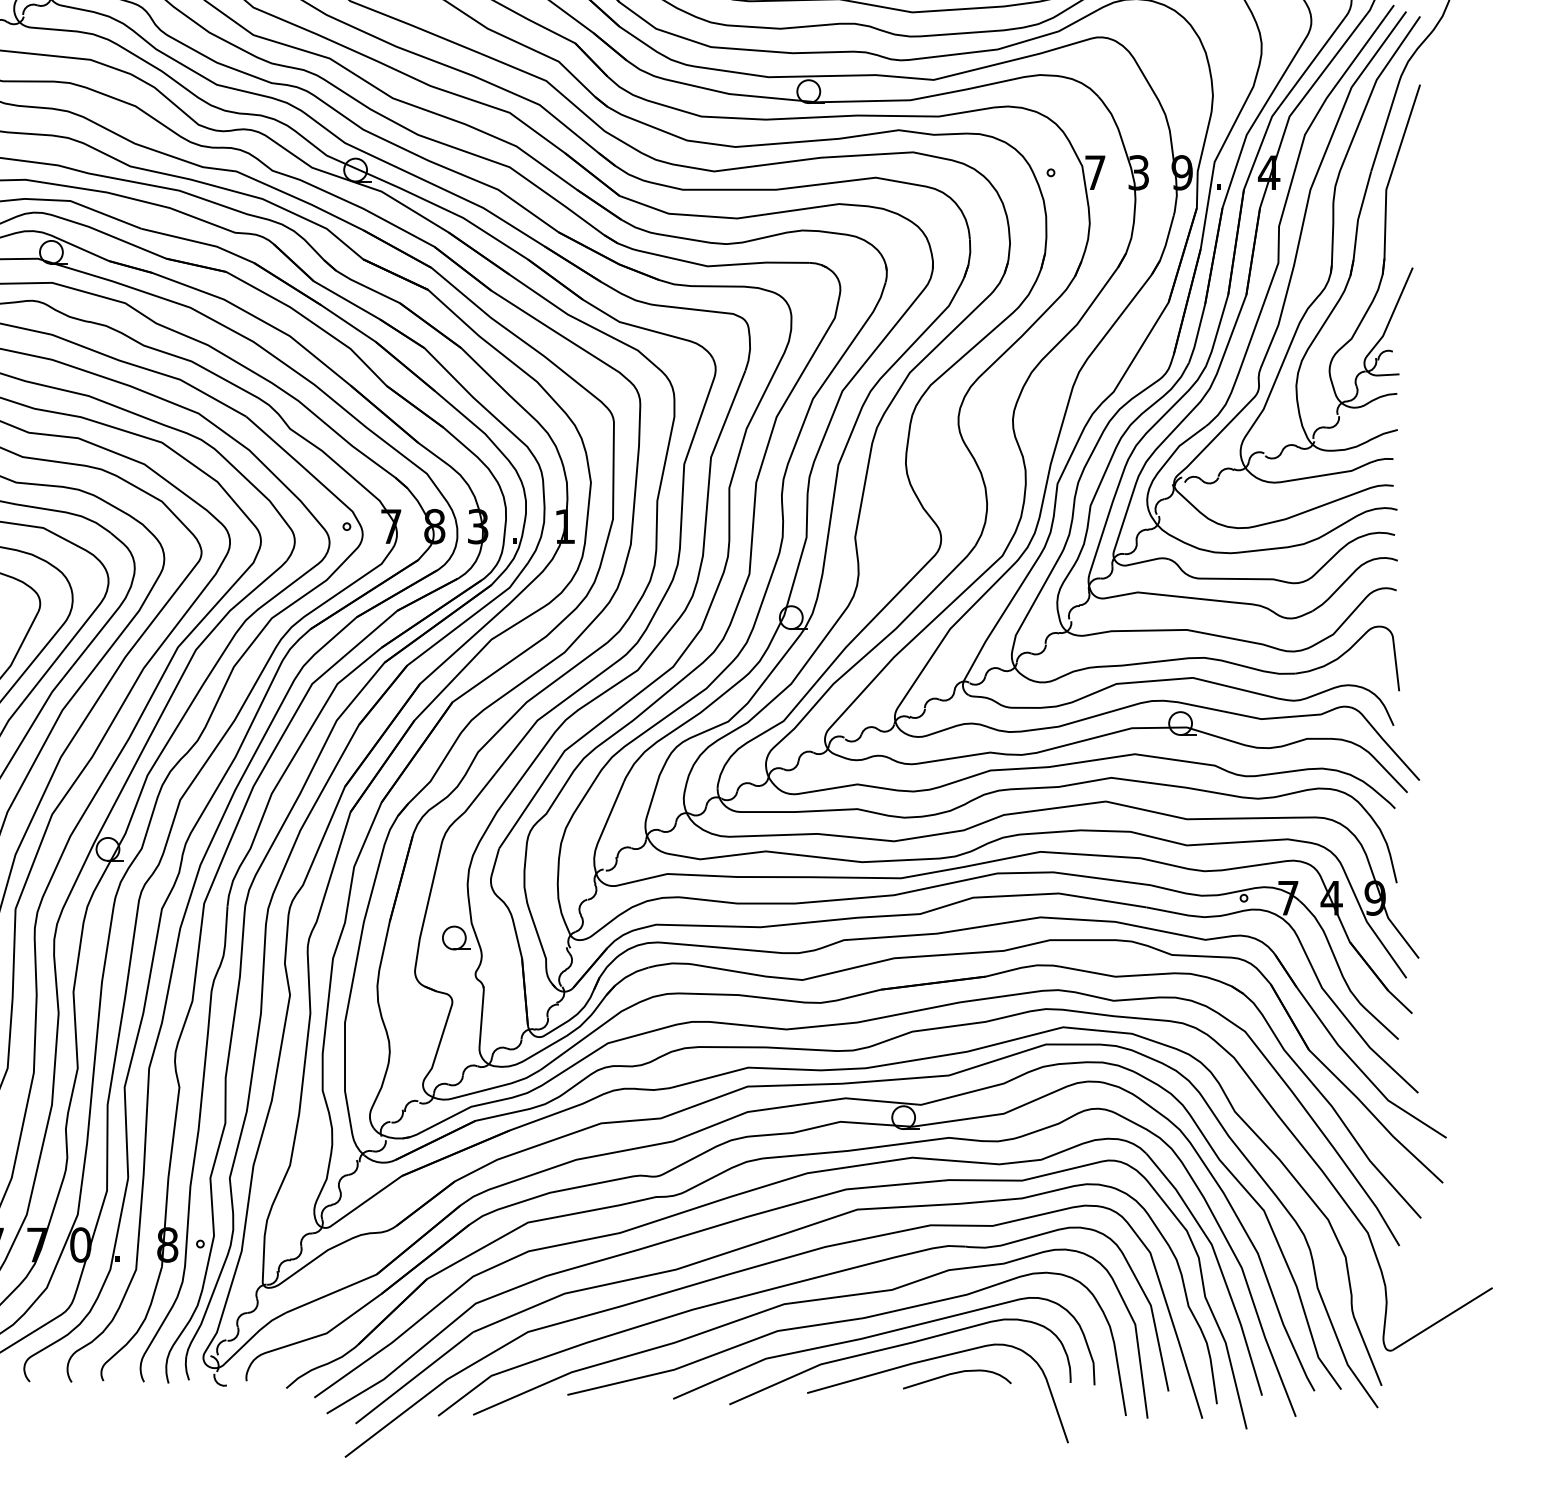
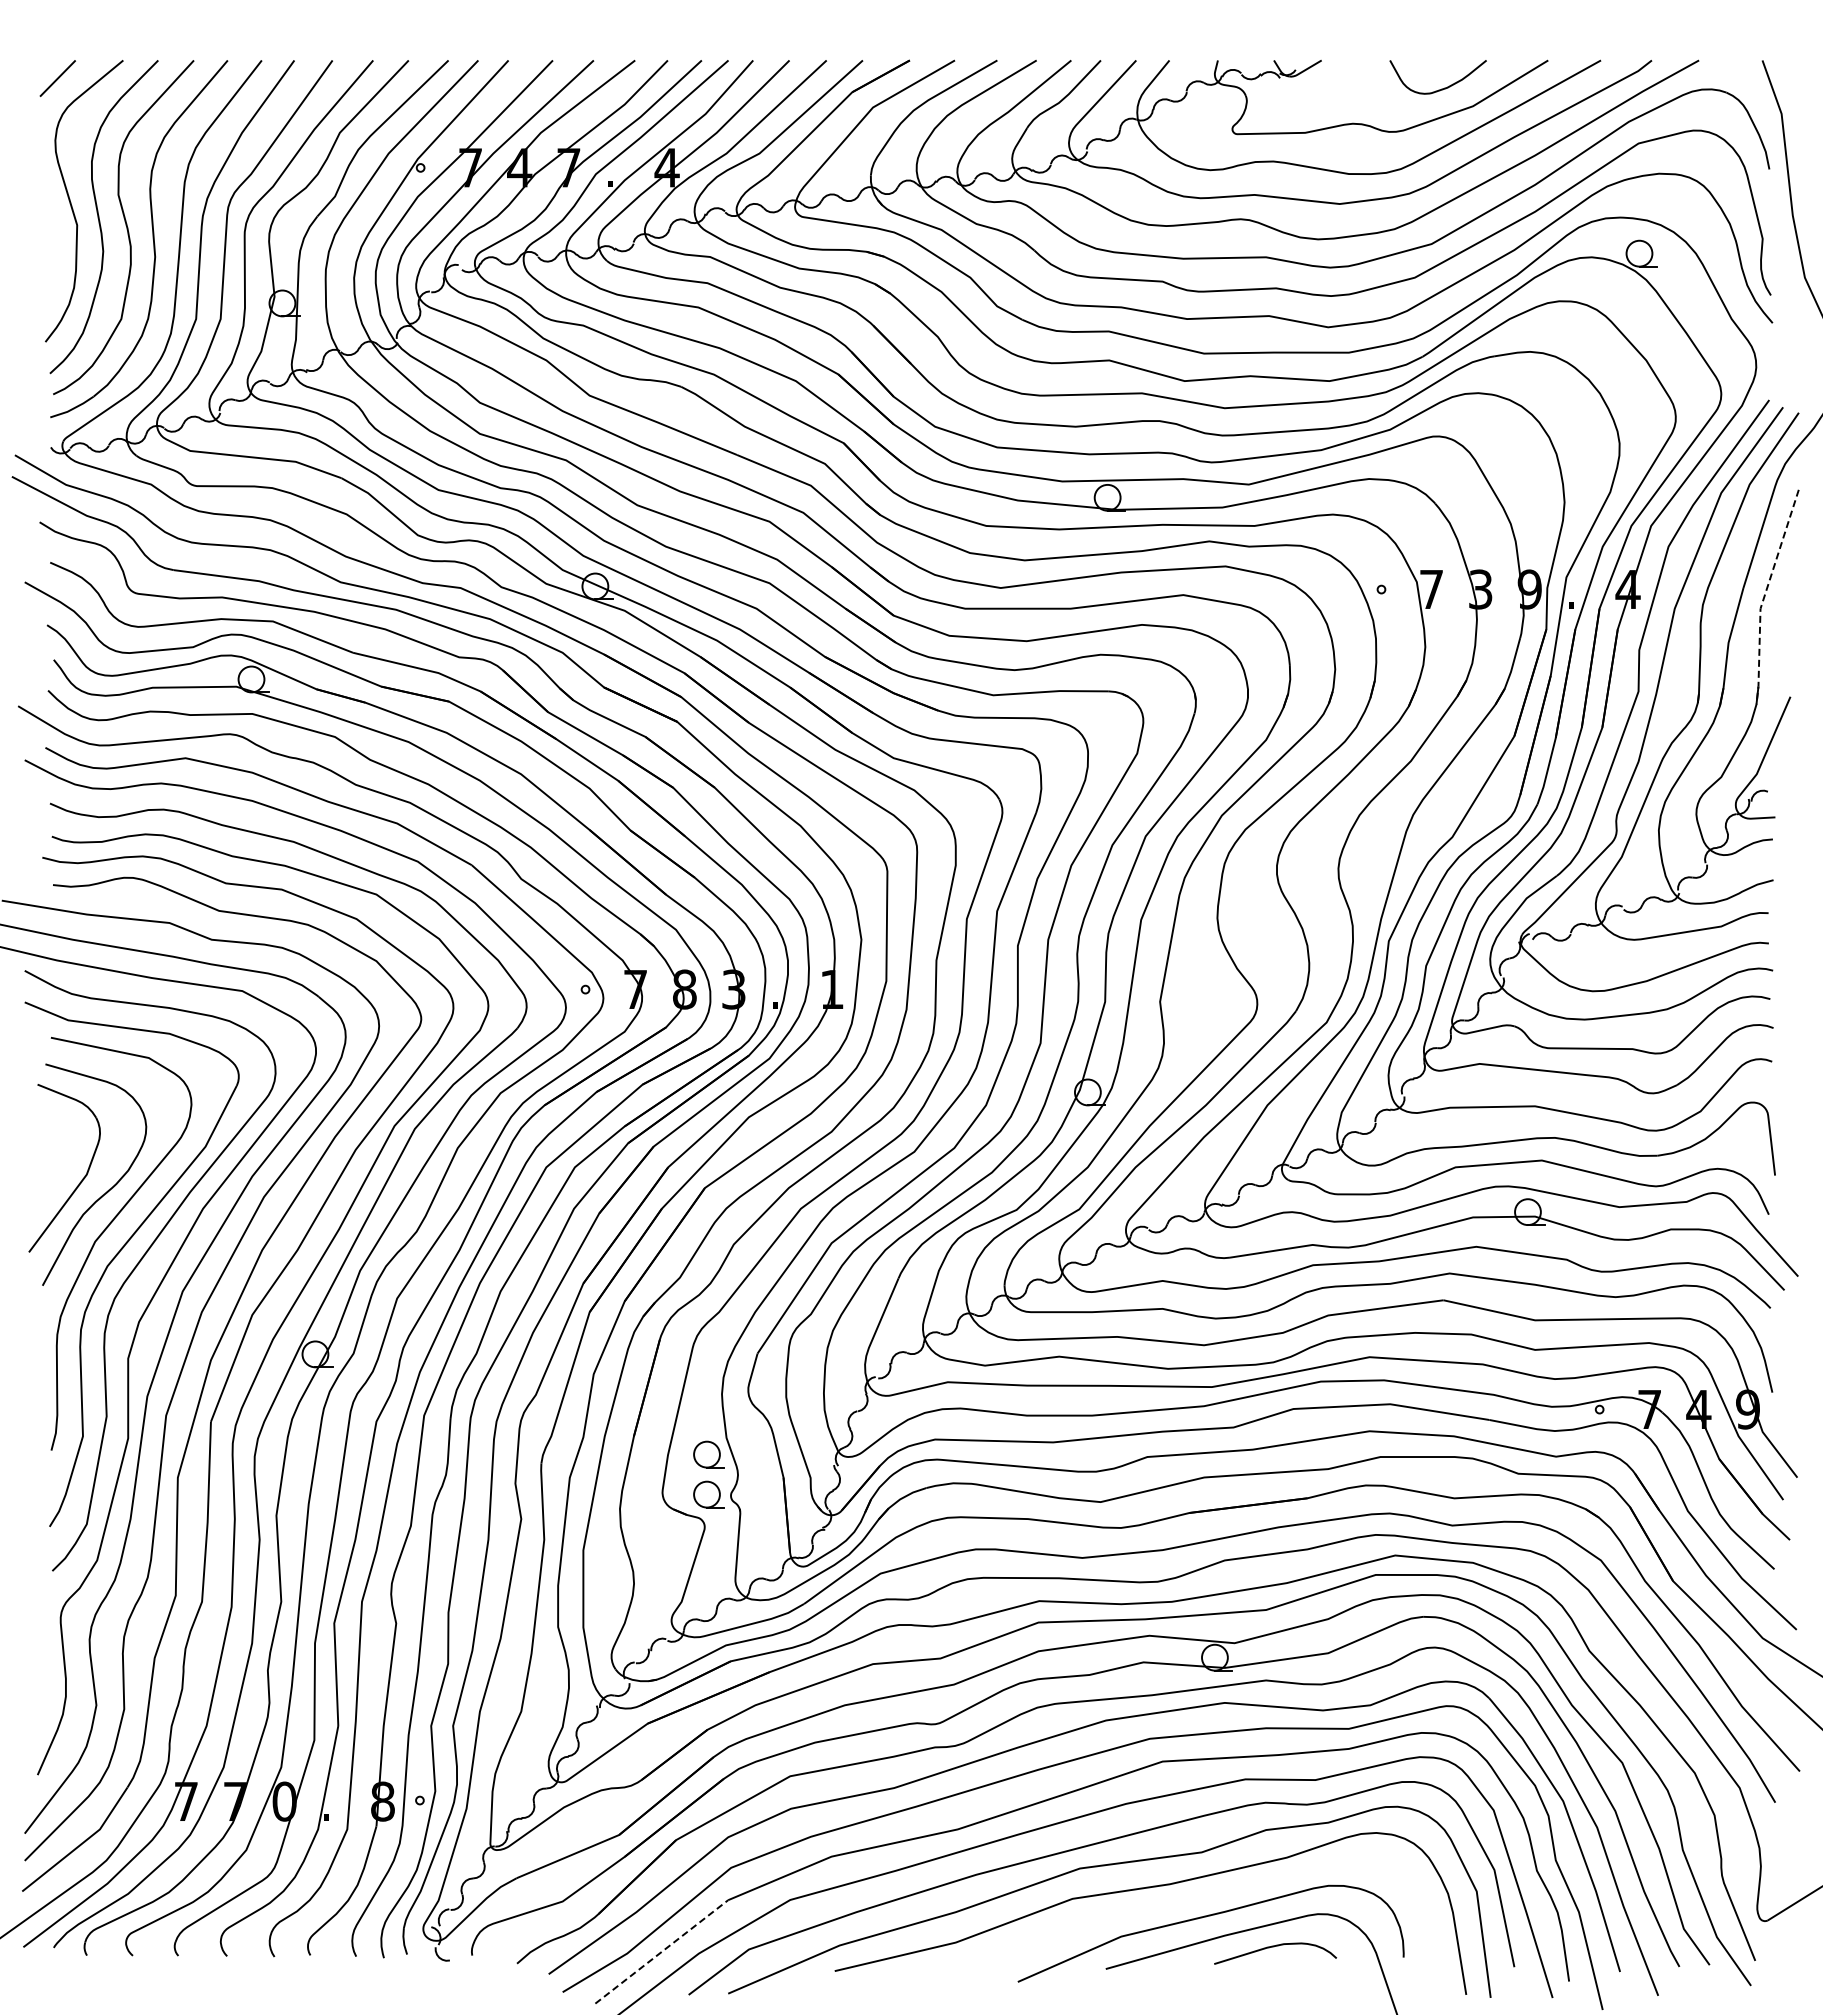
line: (1389, 178) -> (1764, 596), solid -> dashed
part: (455, 973) -> (708, 1494), added
curve: (881, 1335) -> (1189, 1903), removed
line: (415, 1377) -> (662, 1951), solid -> dashed

